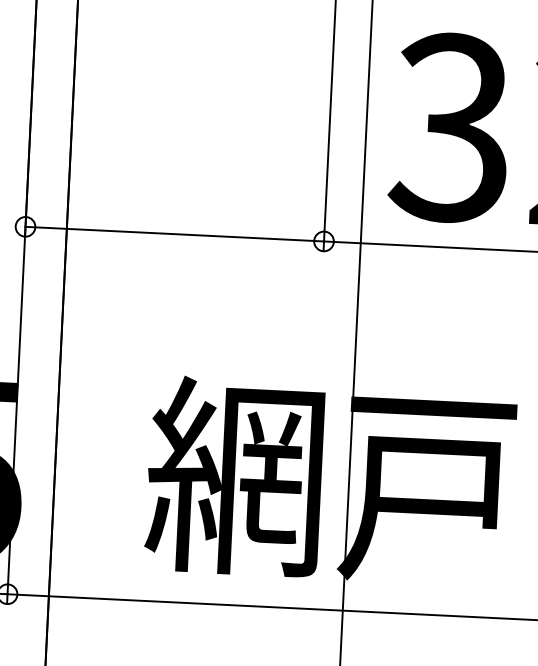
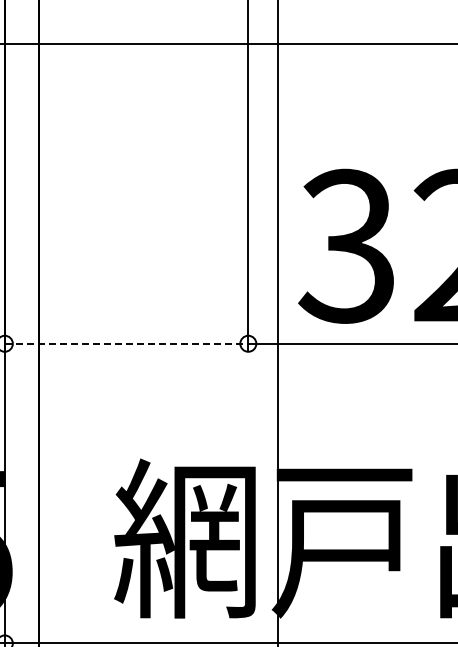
line: (174, 233) -> (126, 343), solid -> dashed

